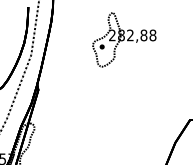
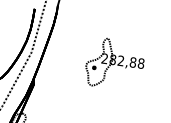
part: (124, 39) -> (115, 63), moved

